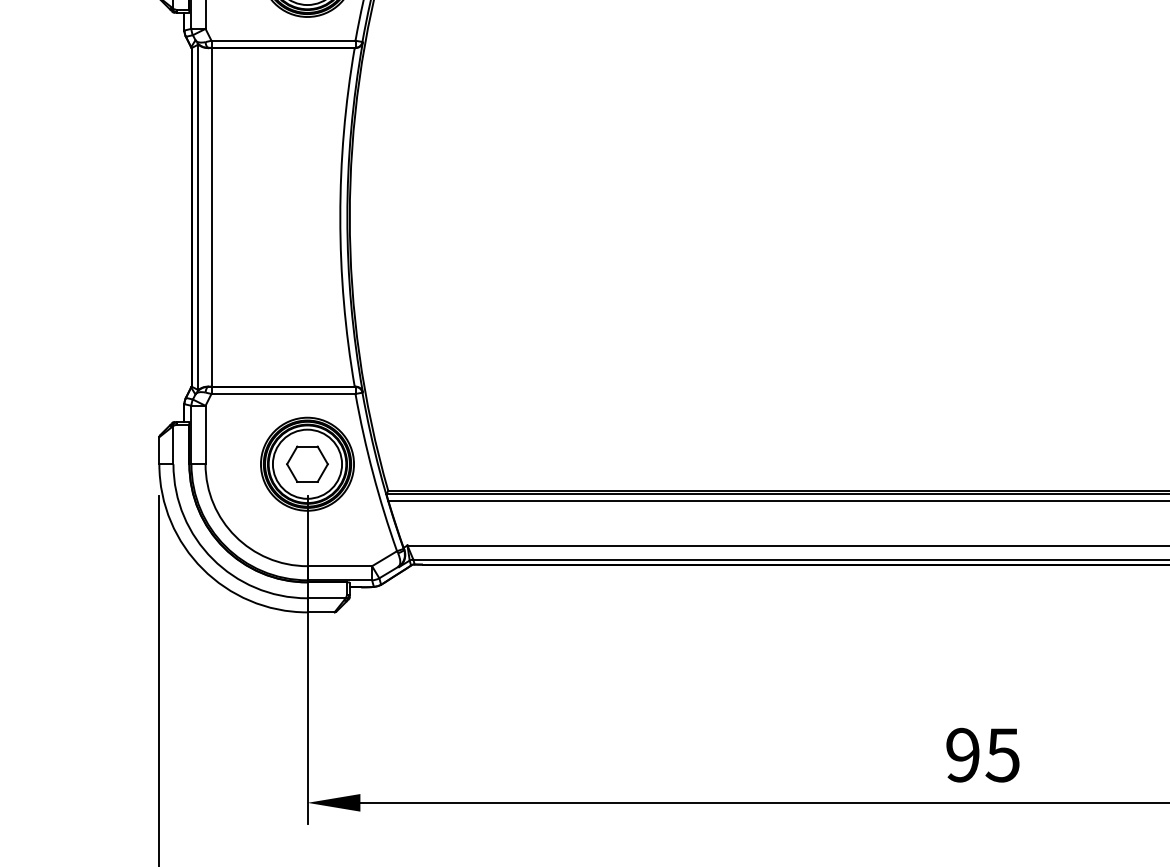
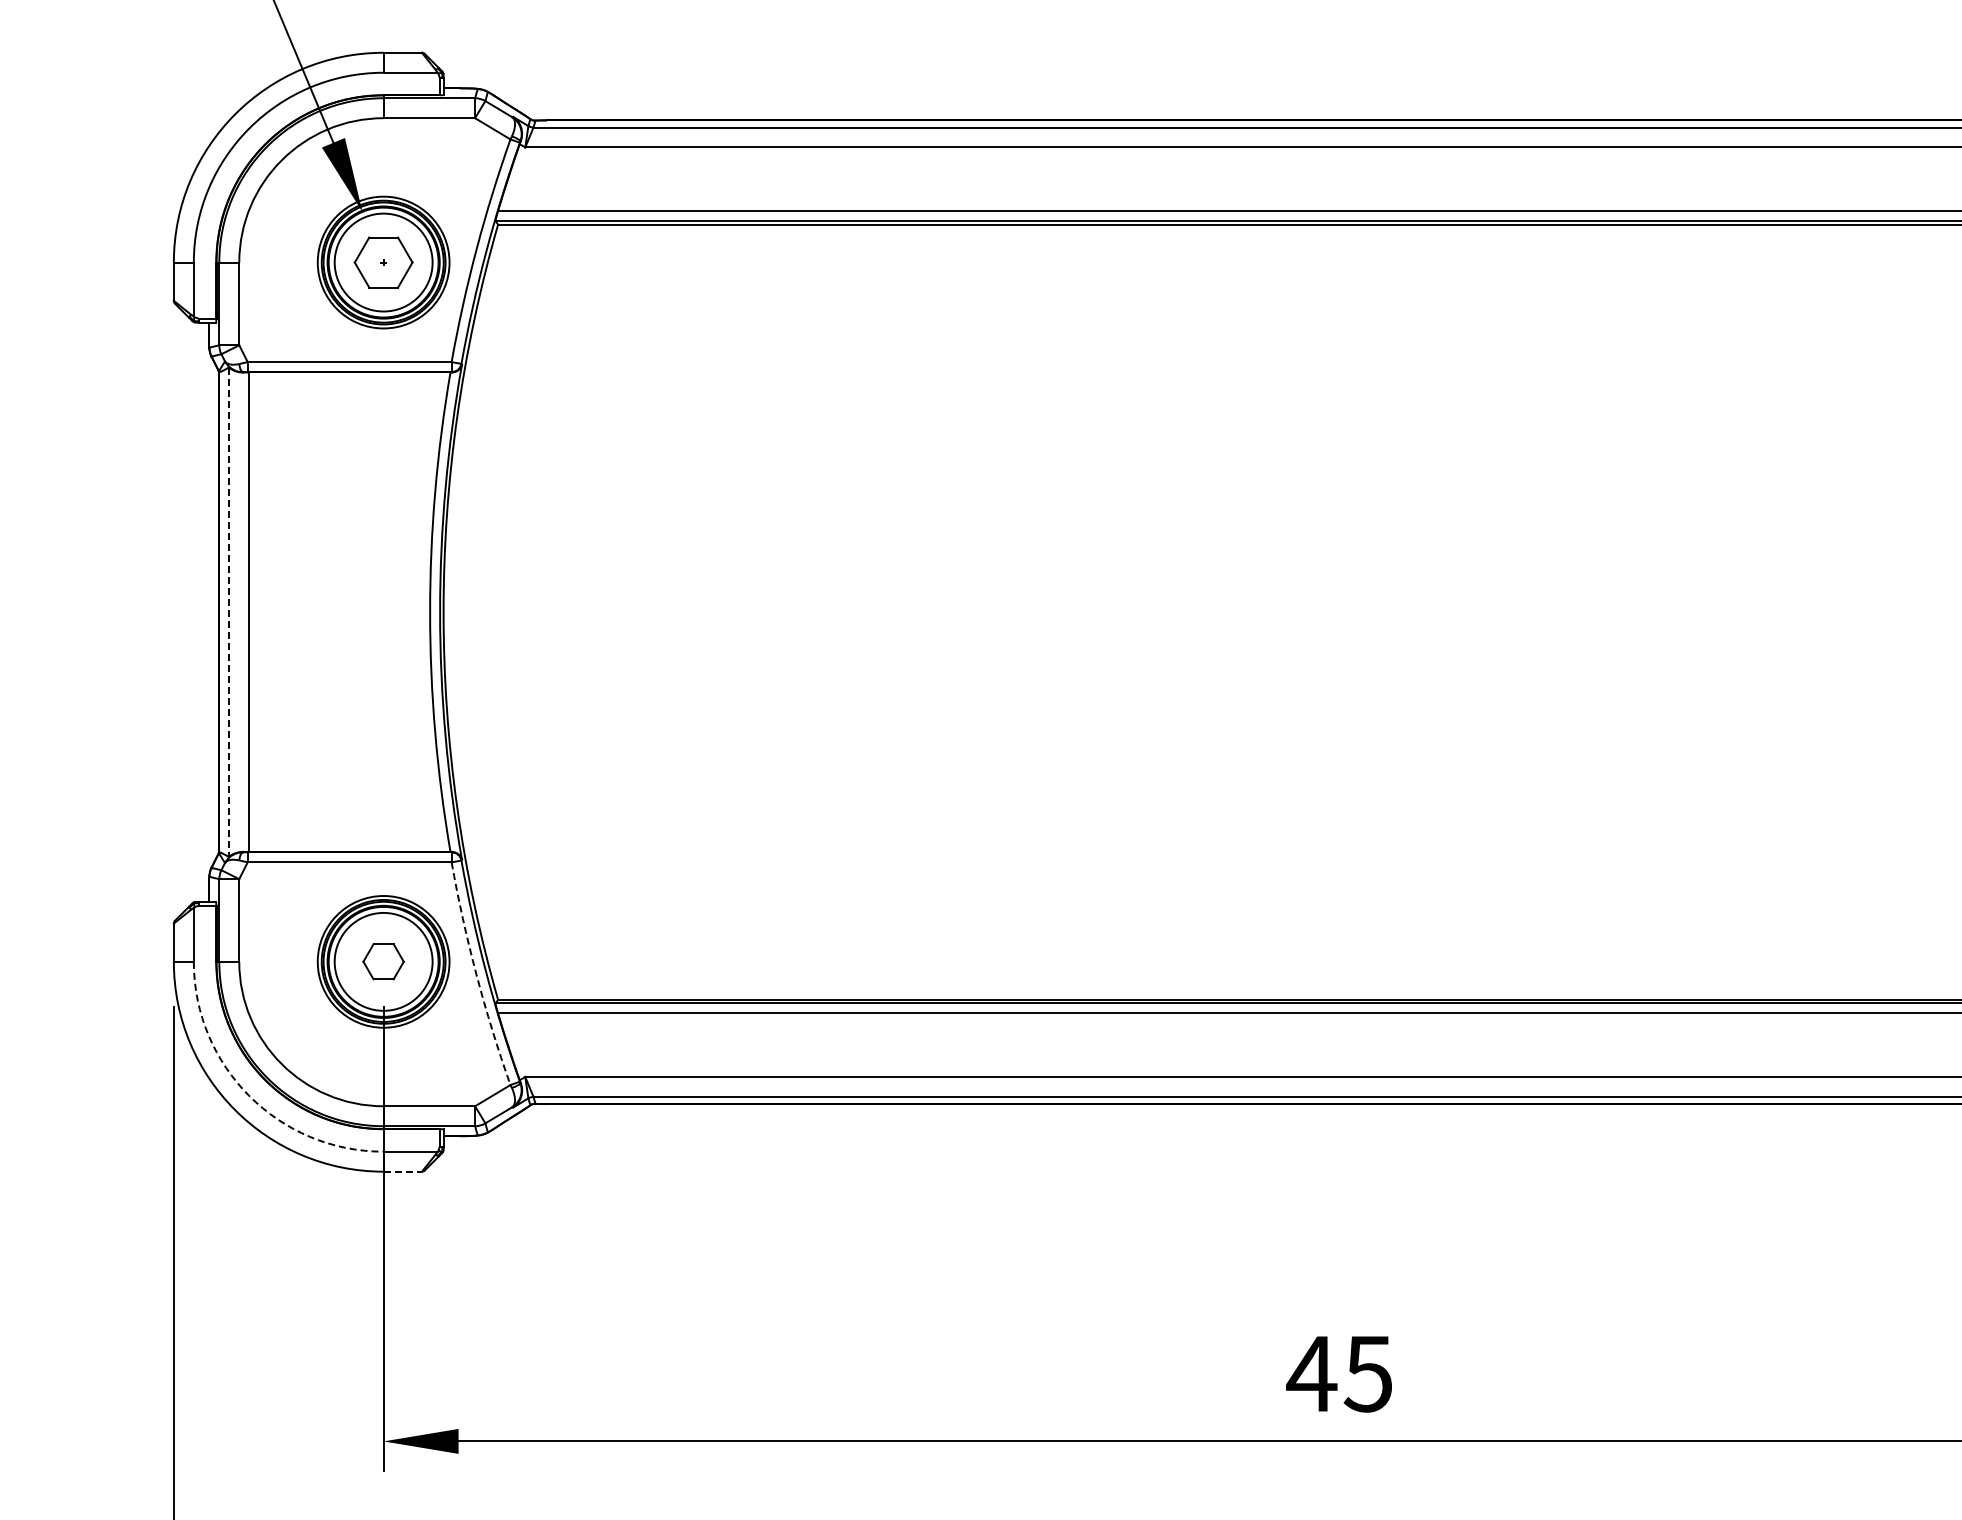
line: (197, 217) -> (228, 612), solid -> dashed
part: (307, 463) -> (383, 961), size x0.7
arc: (373, 473) -> (476, 974), solid -> dashed
arc: (212, 559) -> (249, 1096), solid -> dashed
line: (321, 612) -> (403, 1171), solid -> dashed
text: (962, 754) -> (1311, 1373), 95 -> 45

